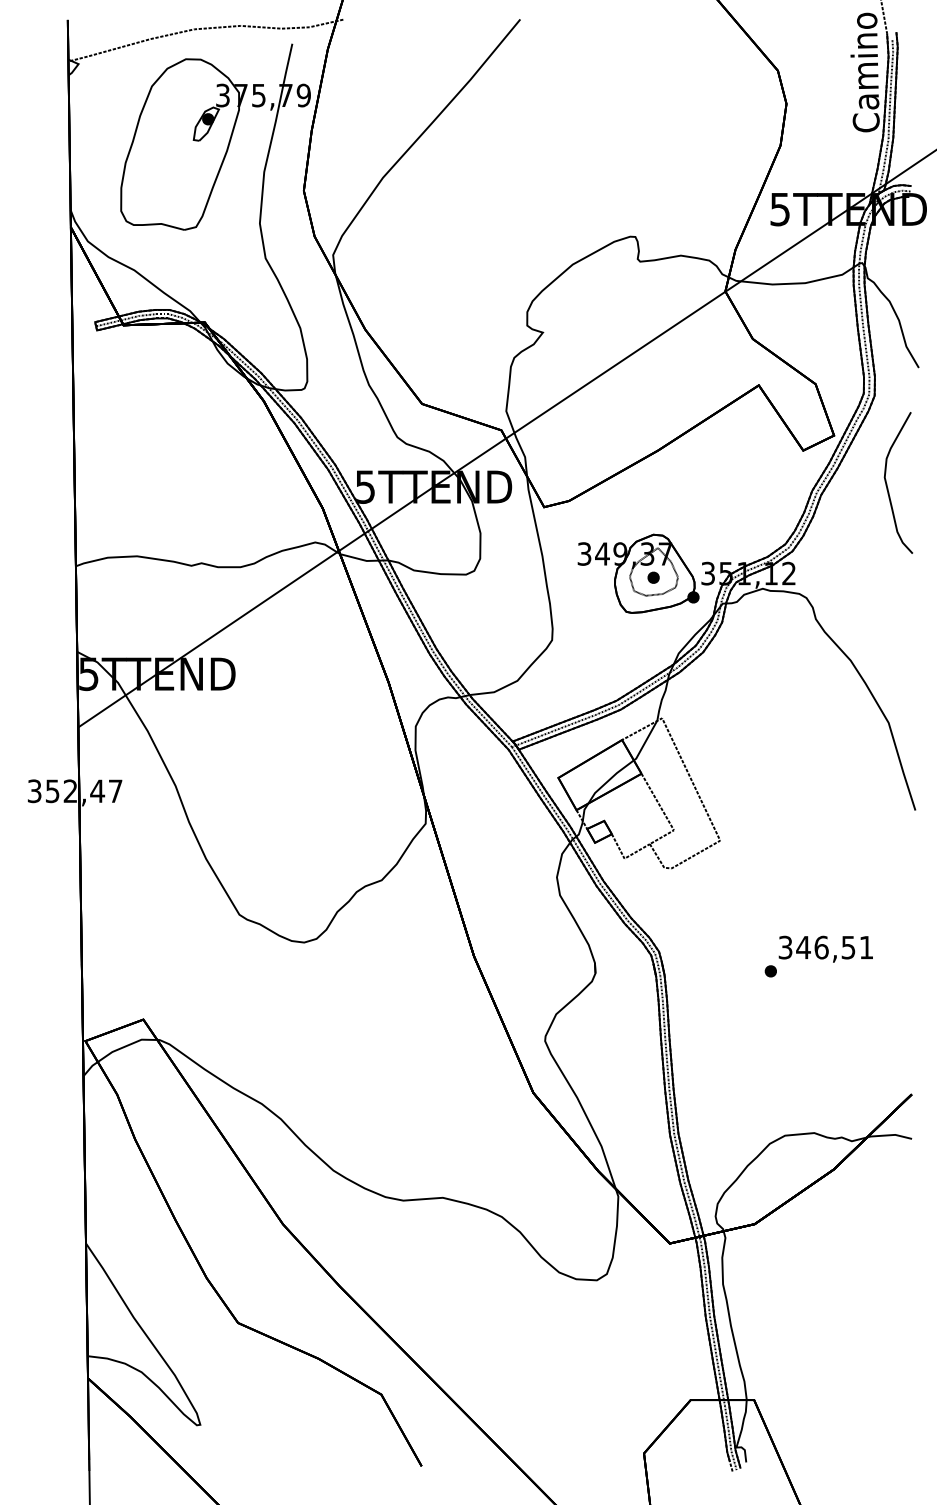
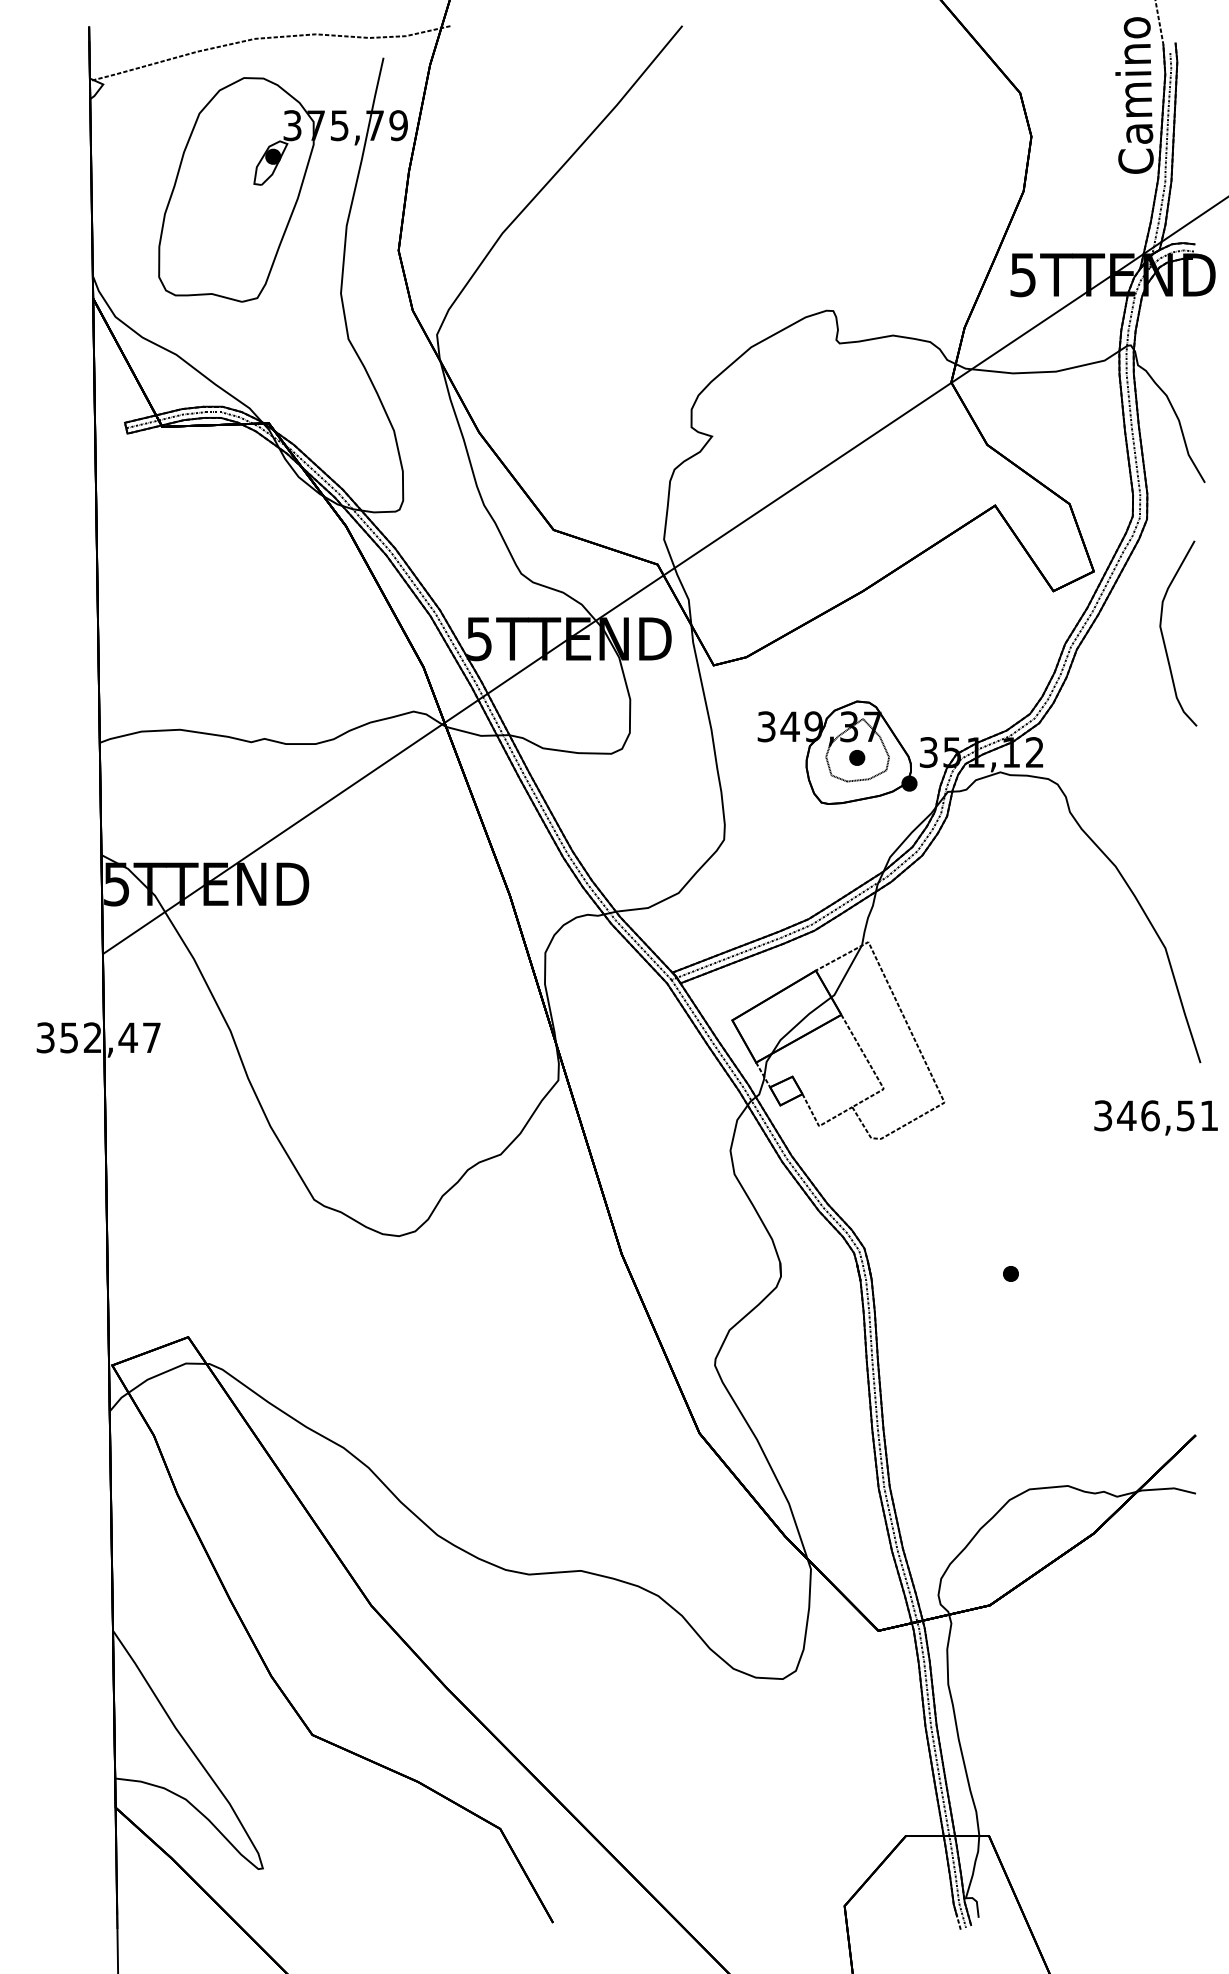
text: (825, 948) -> (1155, 1117), moved

